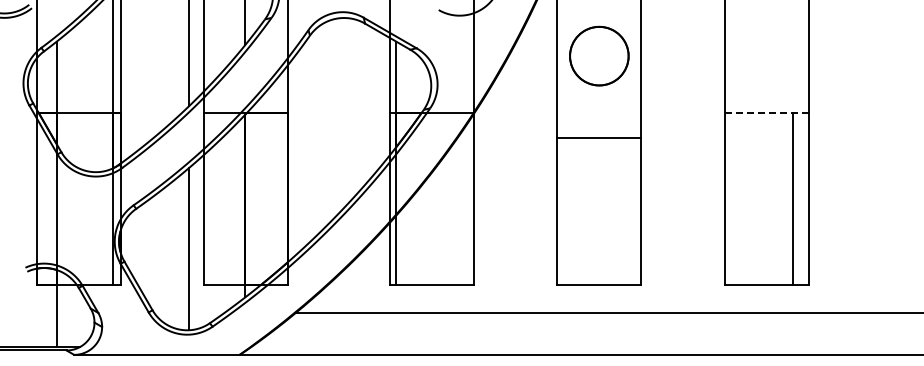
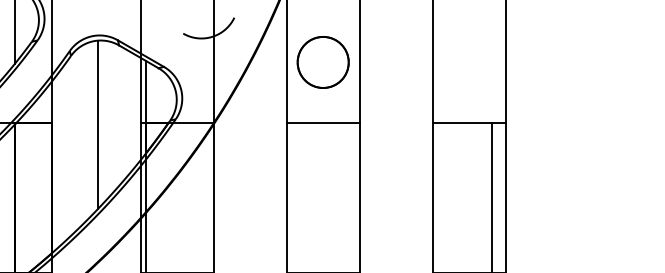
part: (599, 55) -> (323, 61), moved
line: (767, 112) -> (469, 122), dashed -> solid
line: (340, 114) -> (97, 124), added
line: (599, 137) -> (323, 122), moved

